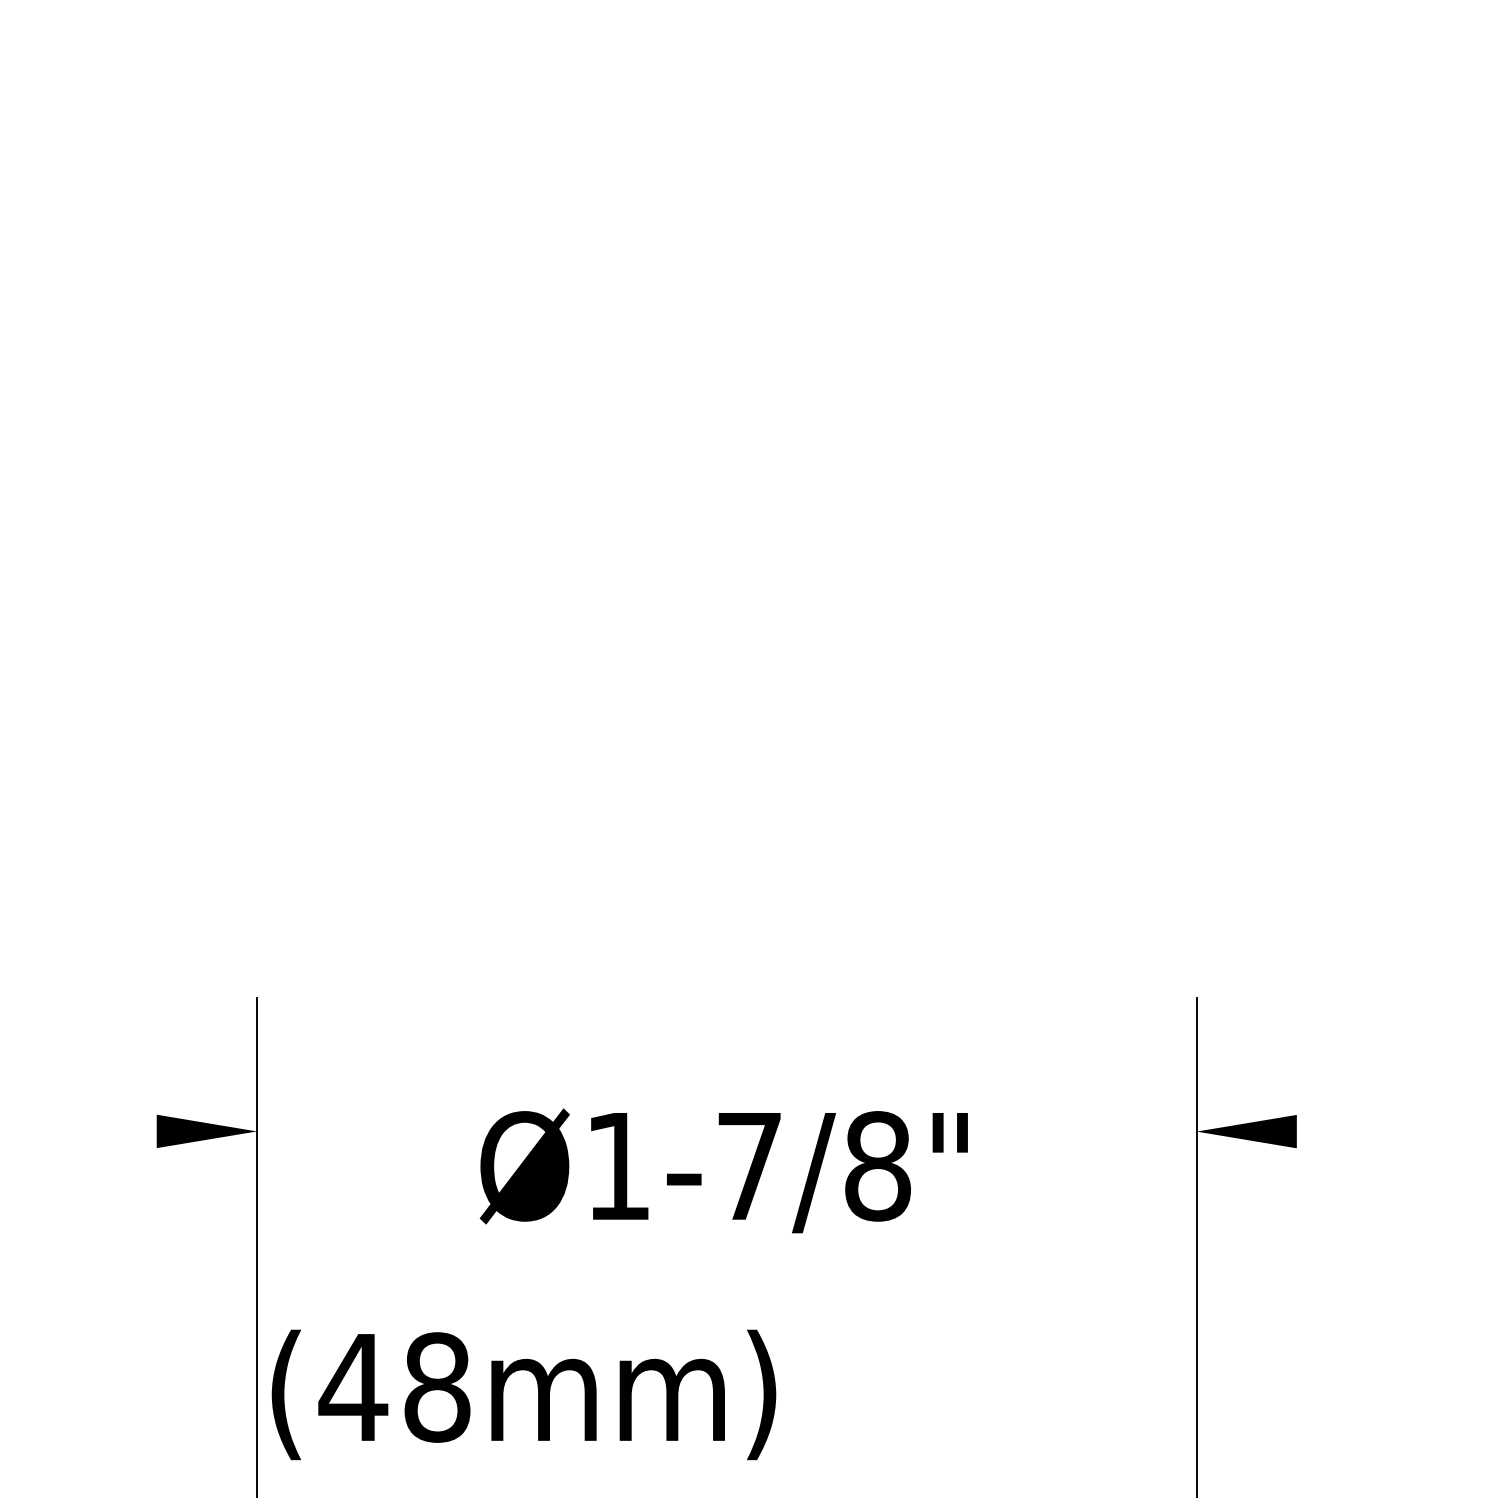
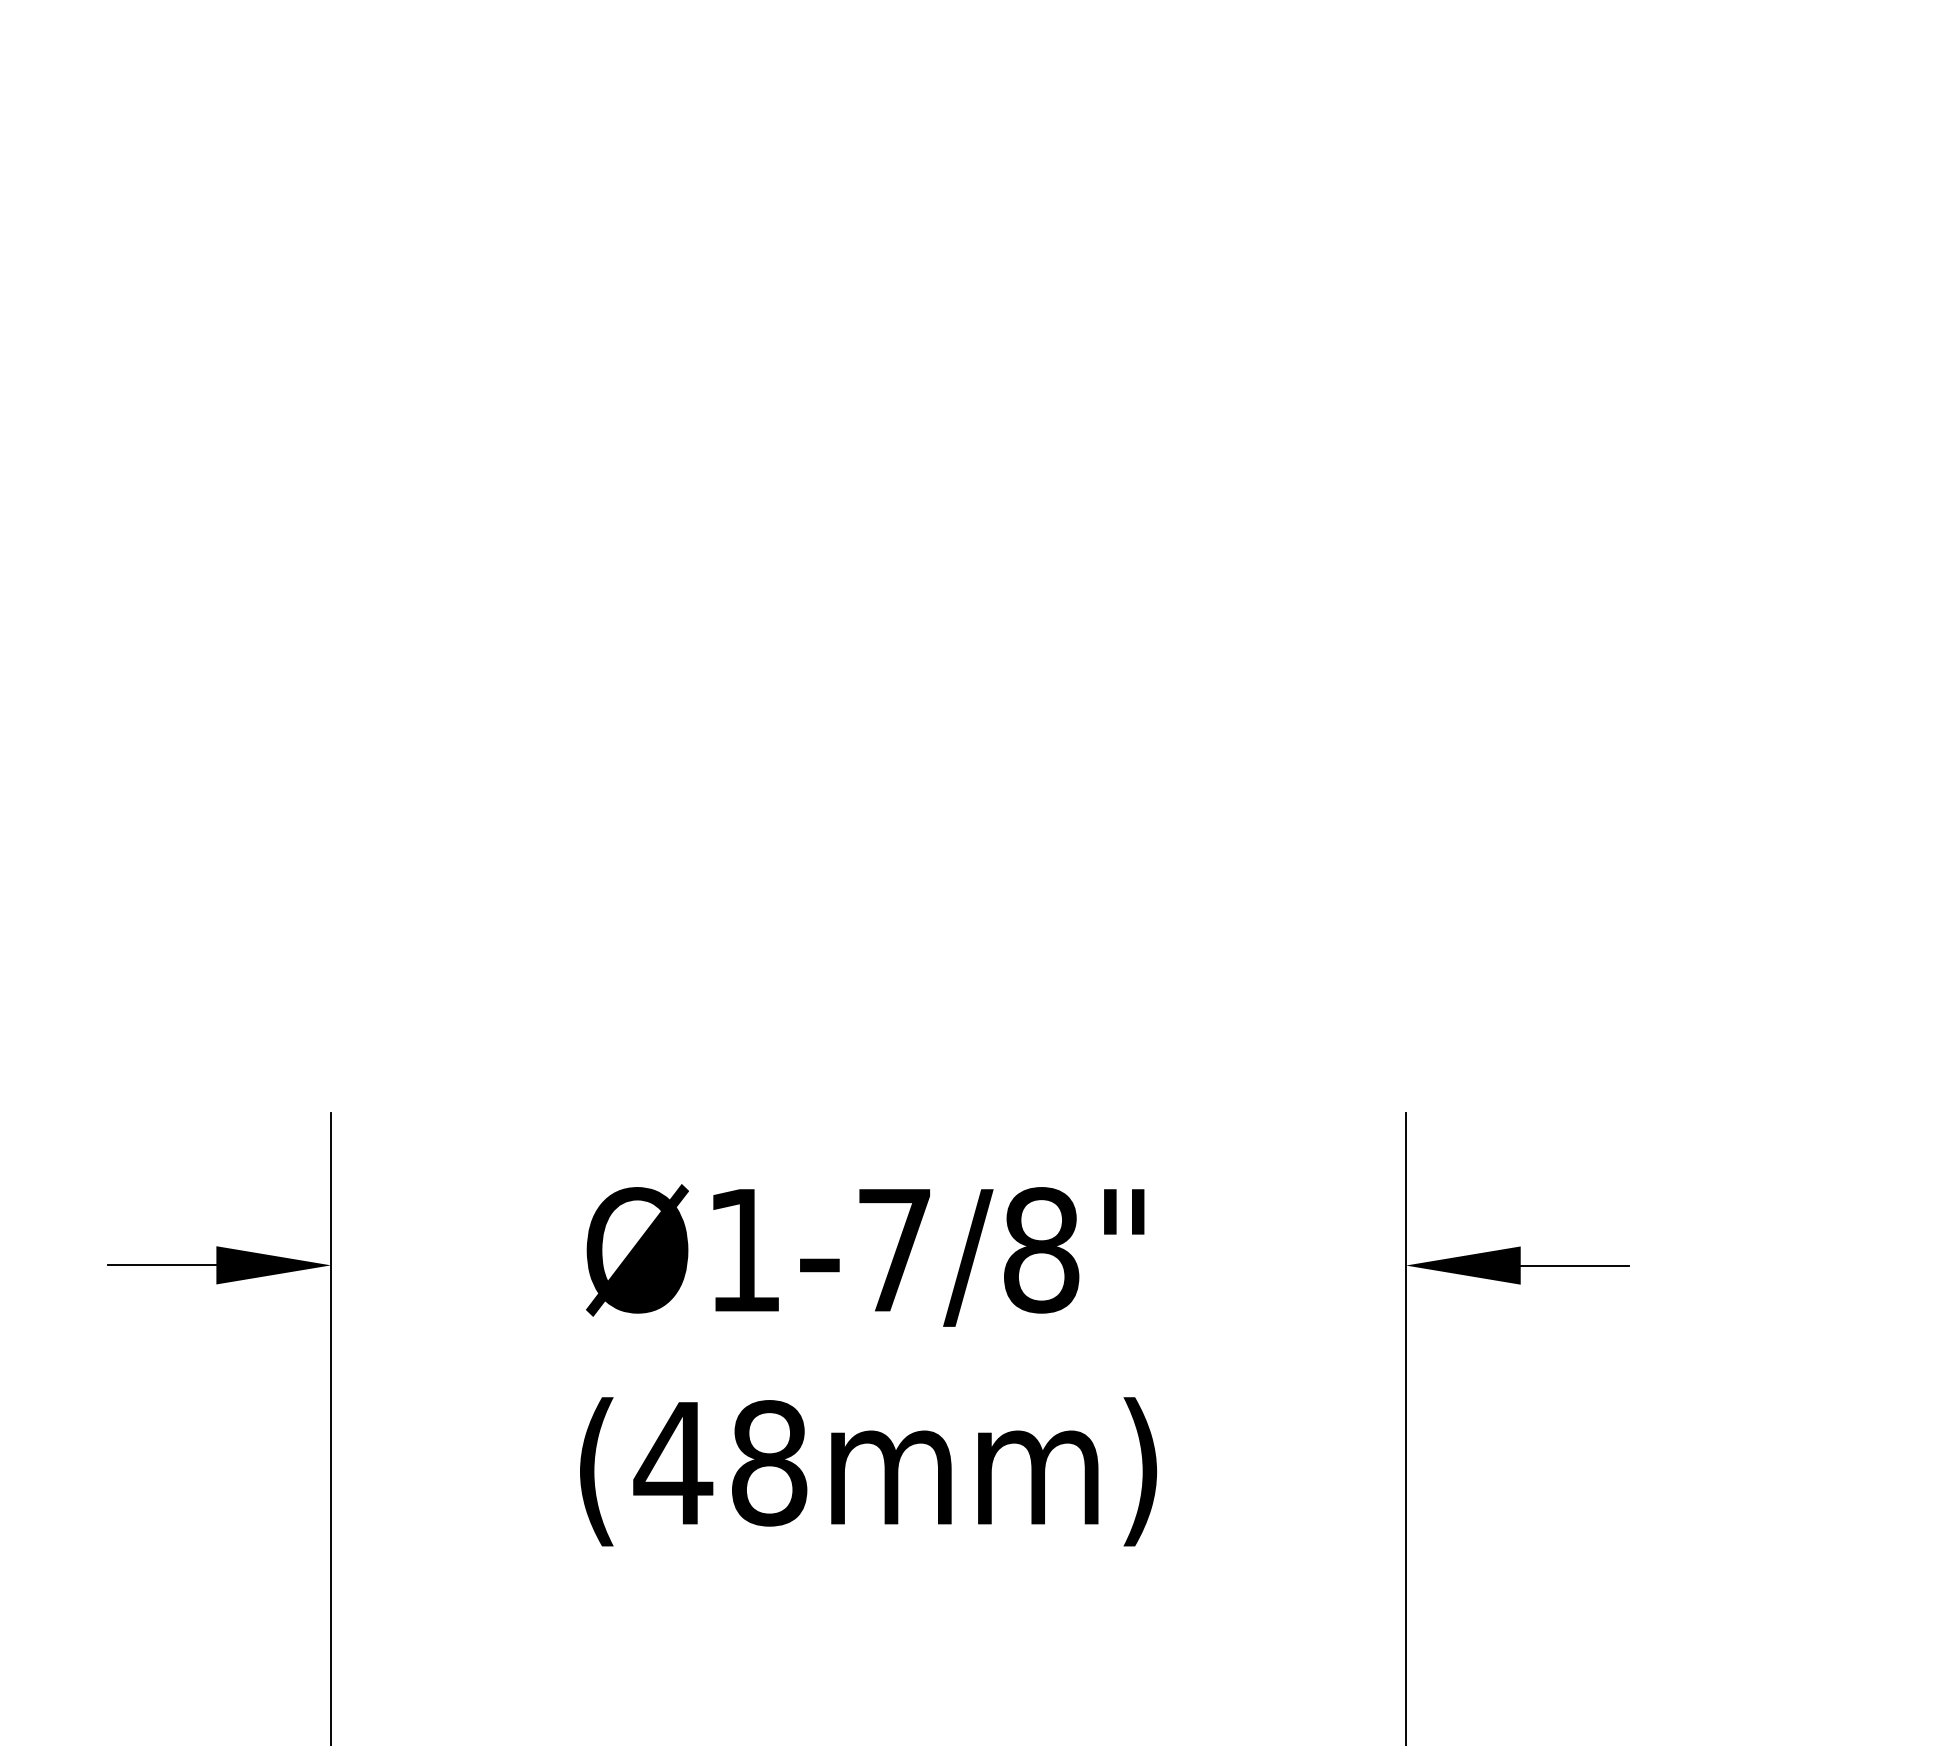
line: (109, 1131) -> (162, 1265), added
line: (1343, 1131) -> (1574, 1265), added
text: (724, 1170) -> (865, 1255), moved
text: (523, 1394) -> (868, 1471), moved

